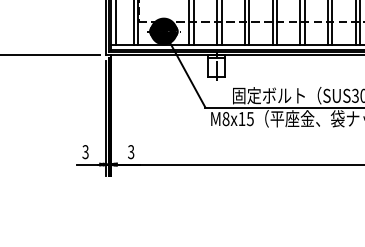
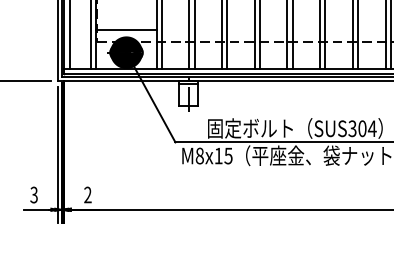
line: (163, 12) -> (126, 30), added
text: (131, 152) -> (88, 195), 3 -> 2

